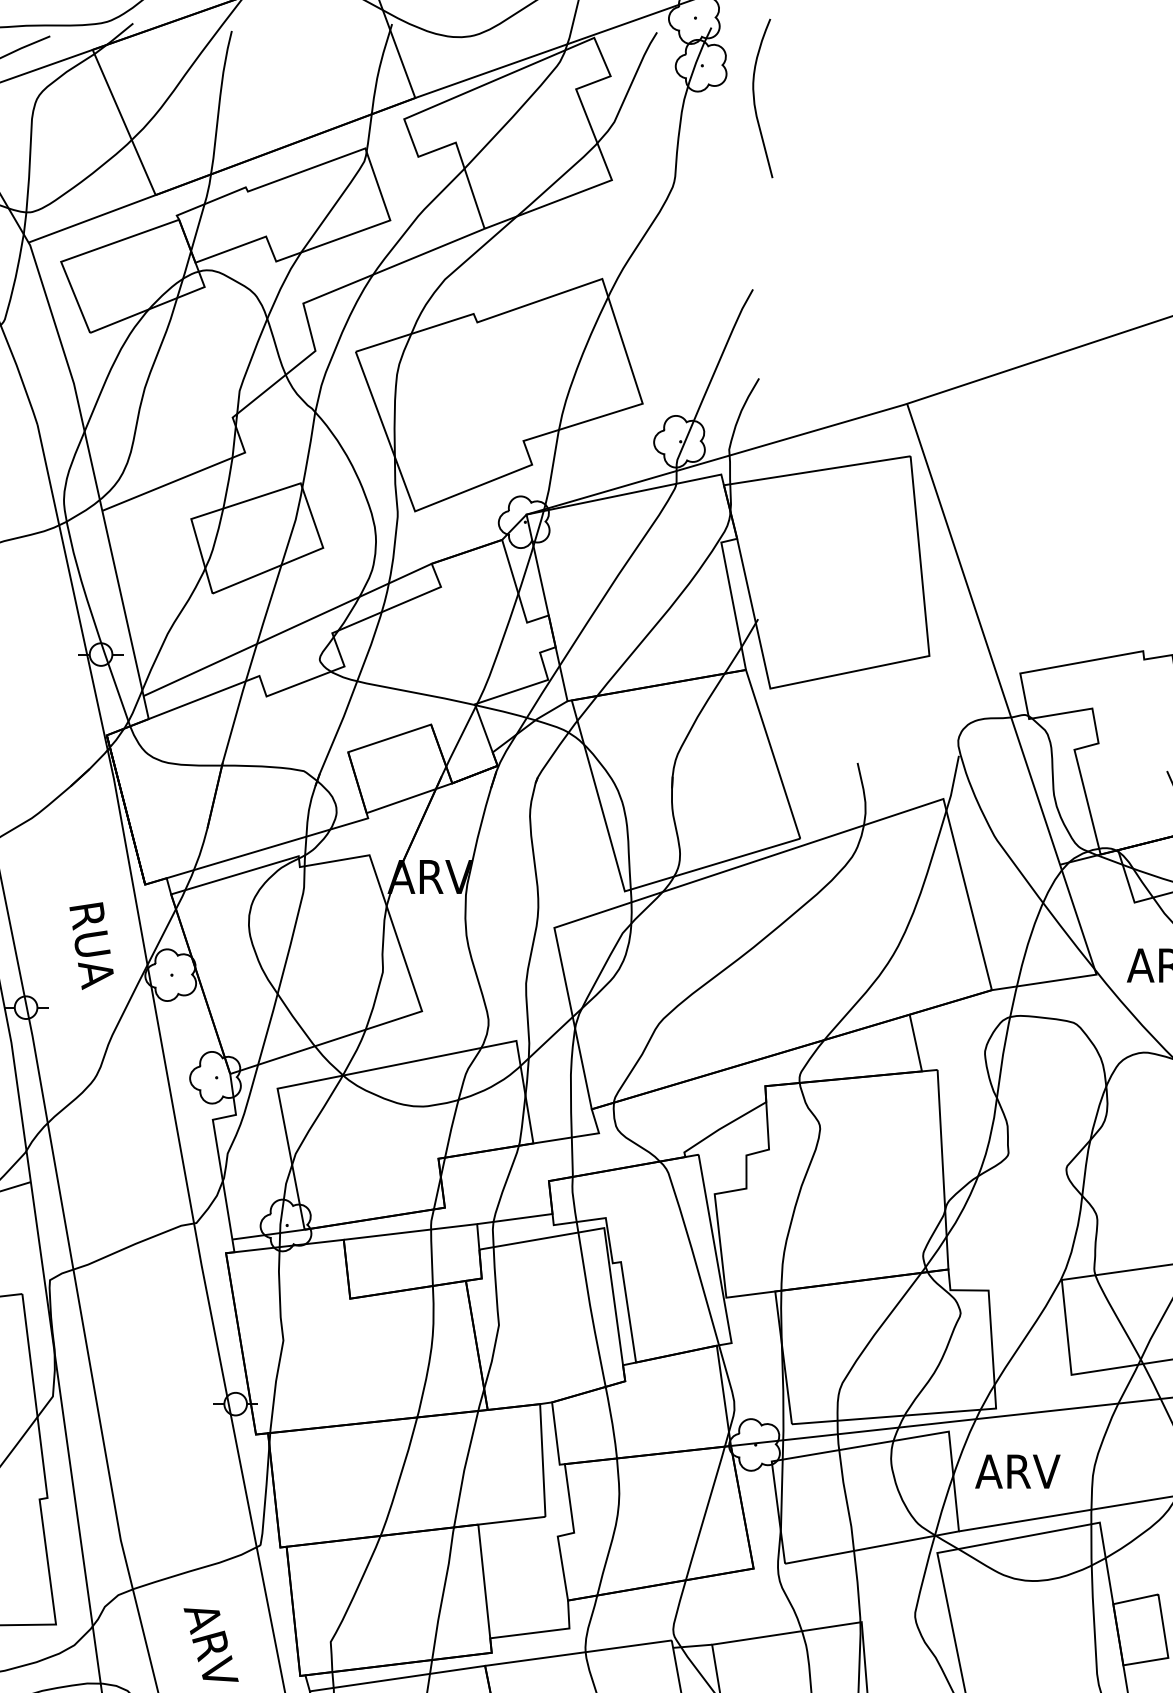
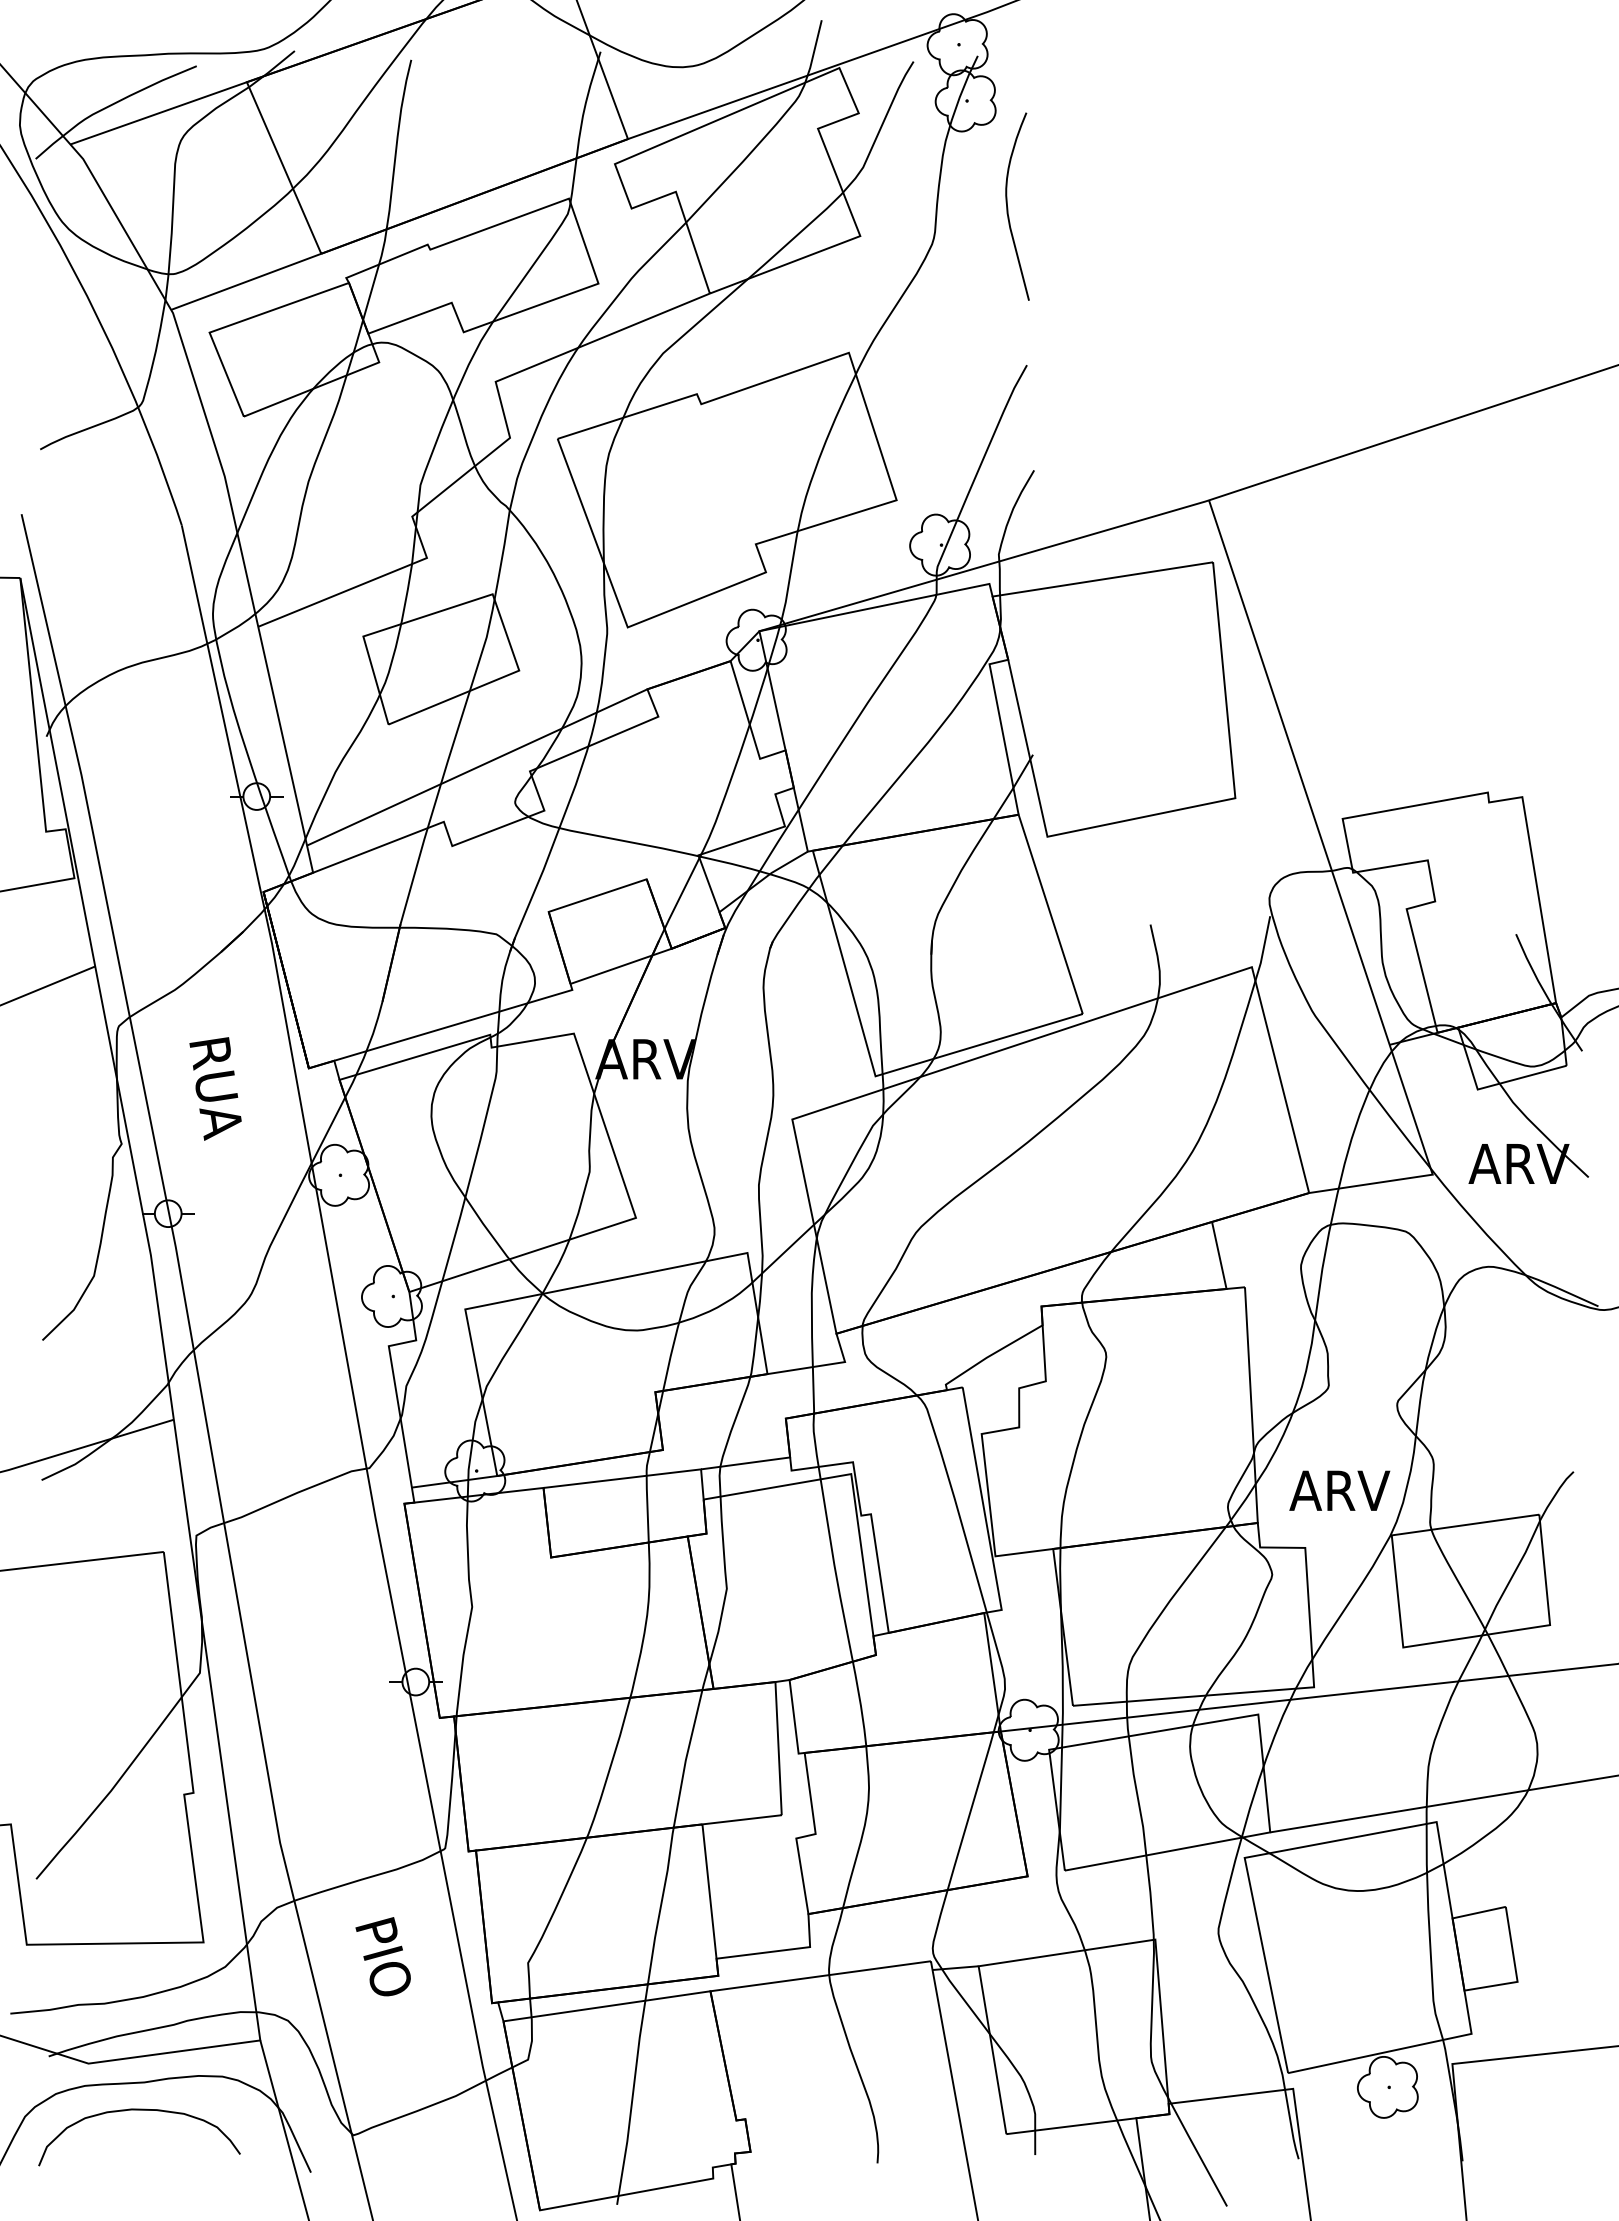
curve: (755, 99) -> (1008, 207), moved
text: (91, 945) -> (215, 1088), moved
text: (1017, 1471) -> (1339, 1490), moved
text: (210, 1642) -> (386, 1963), ARV -> PIO

